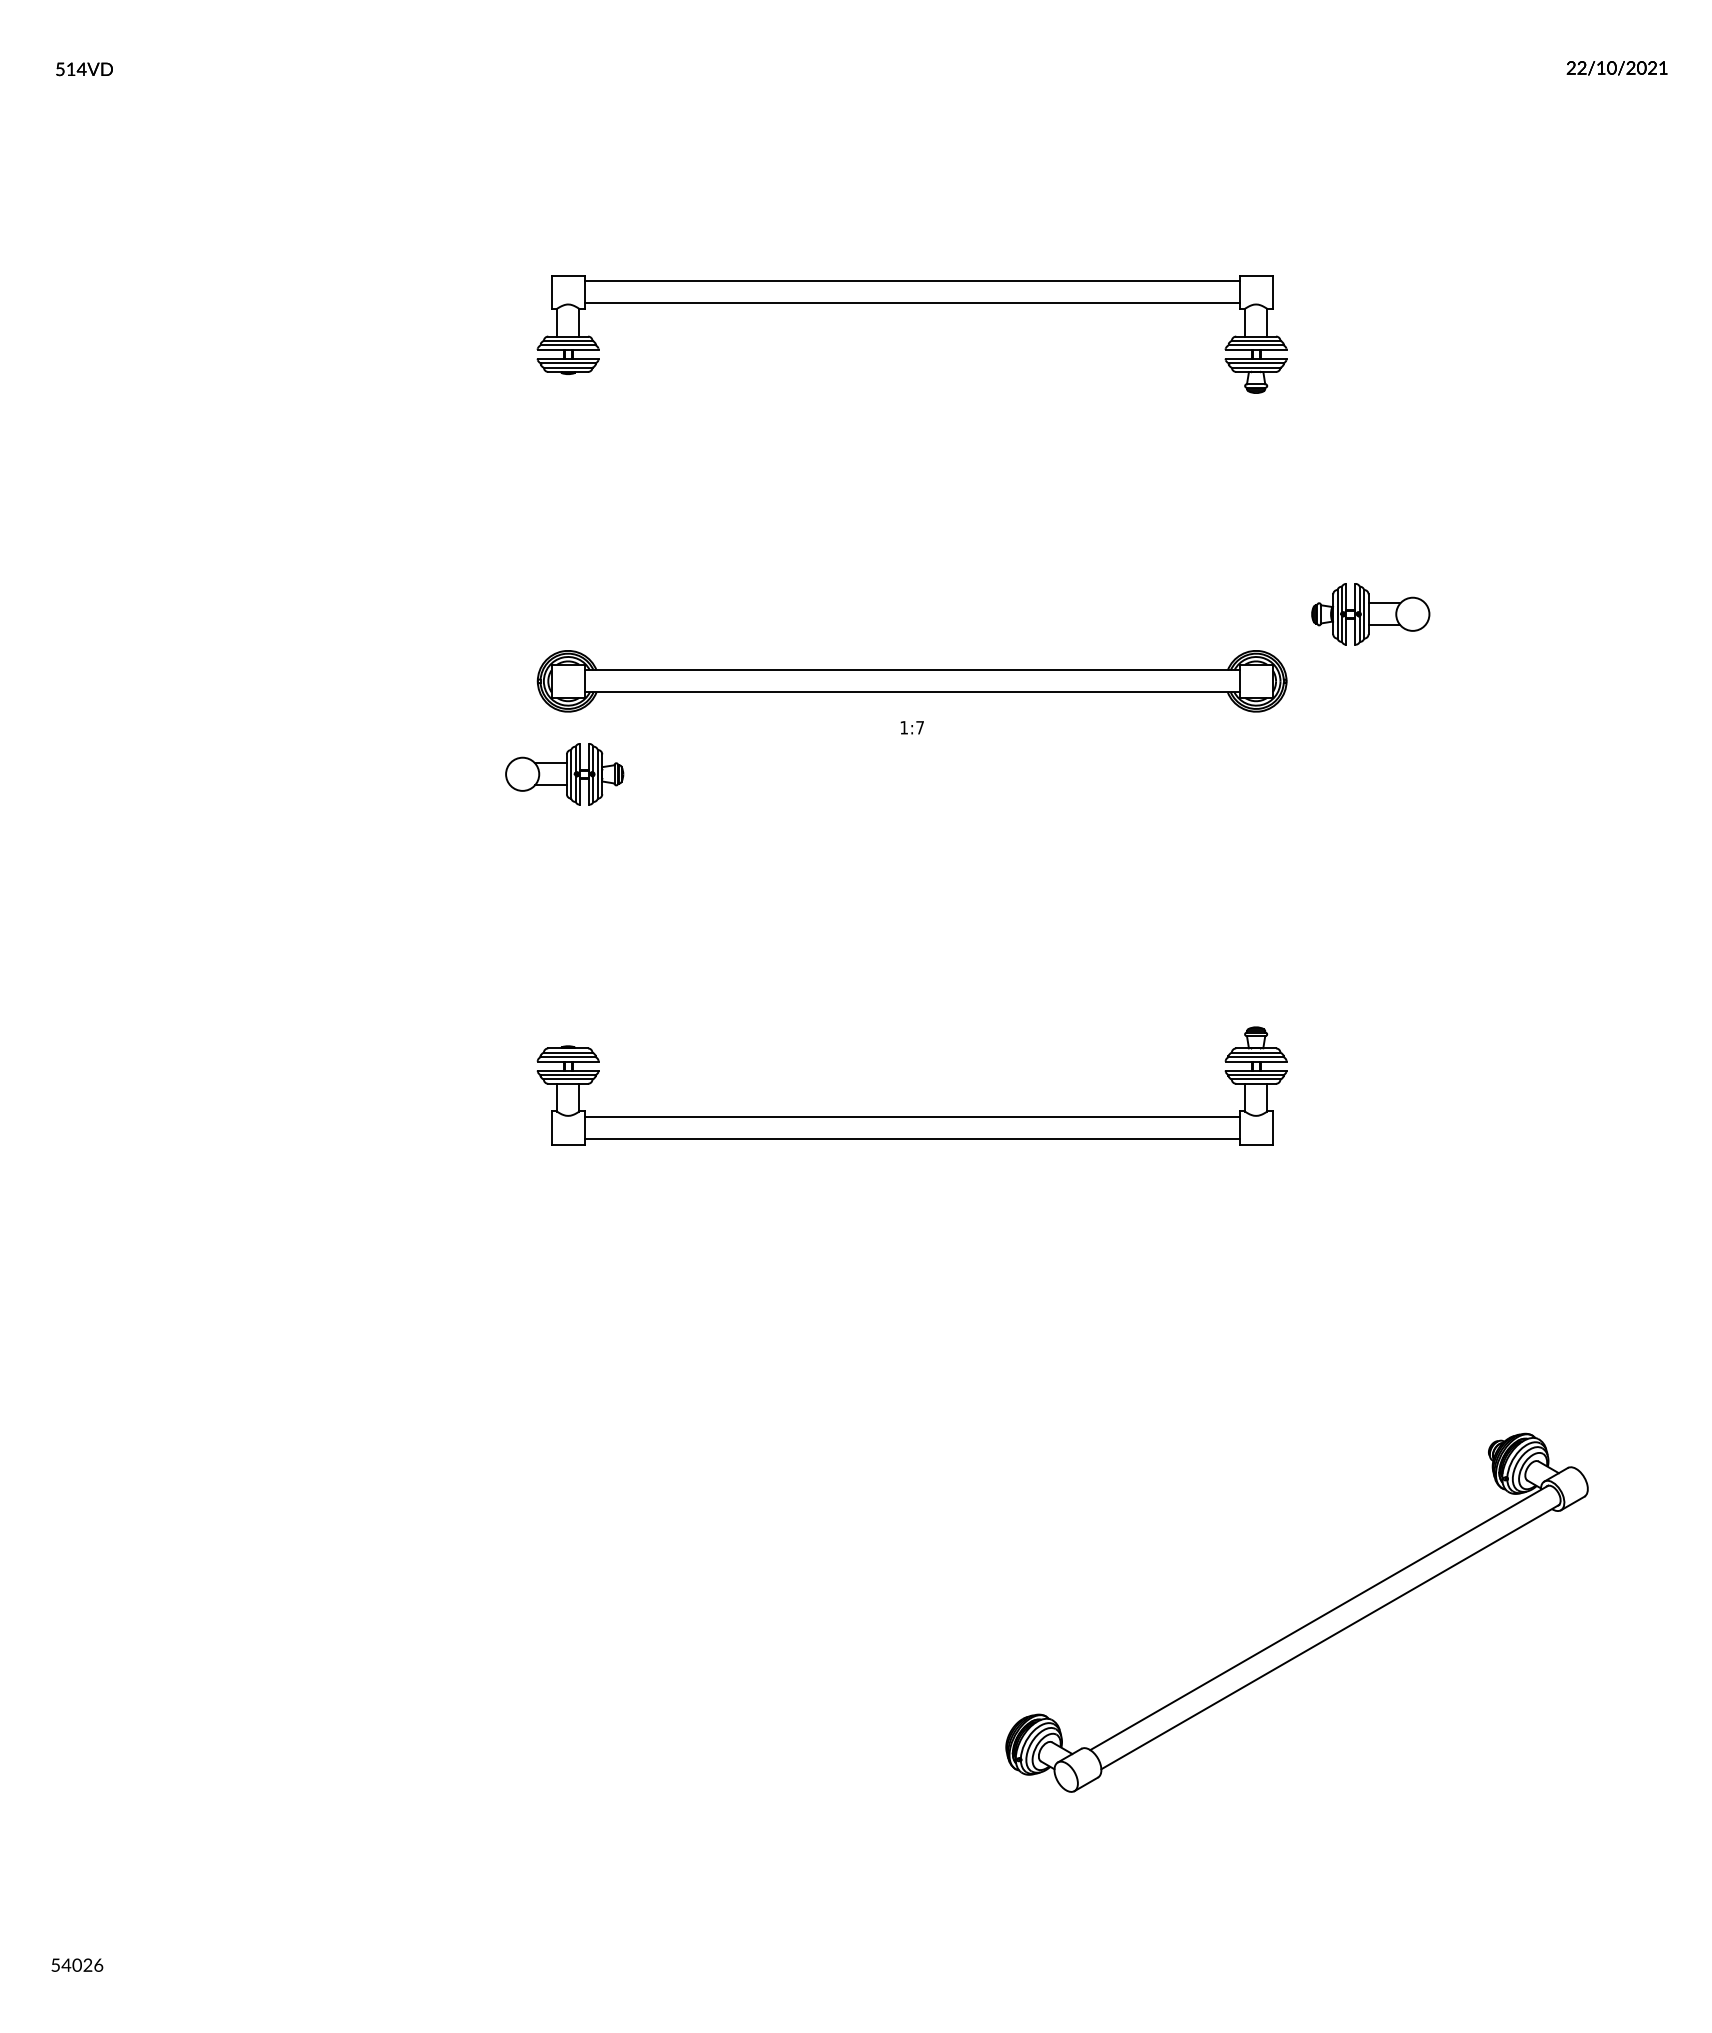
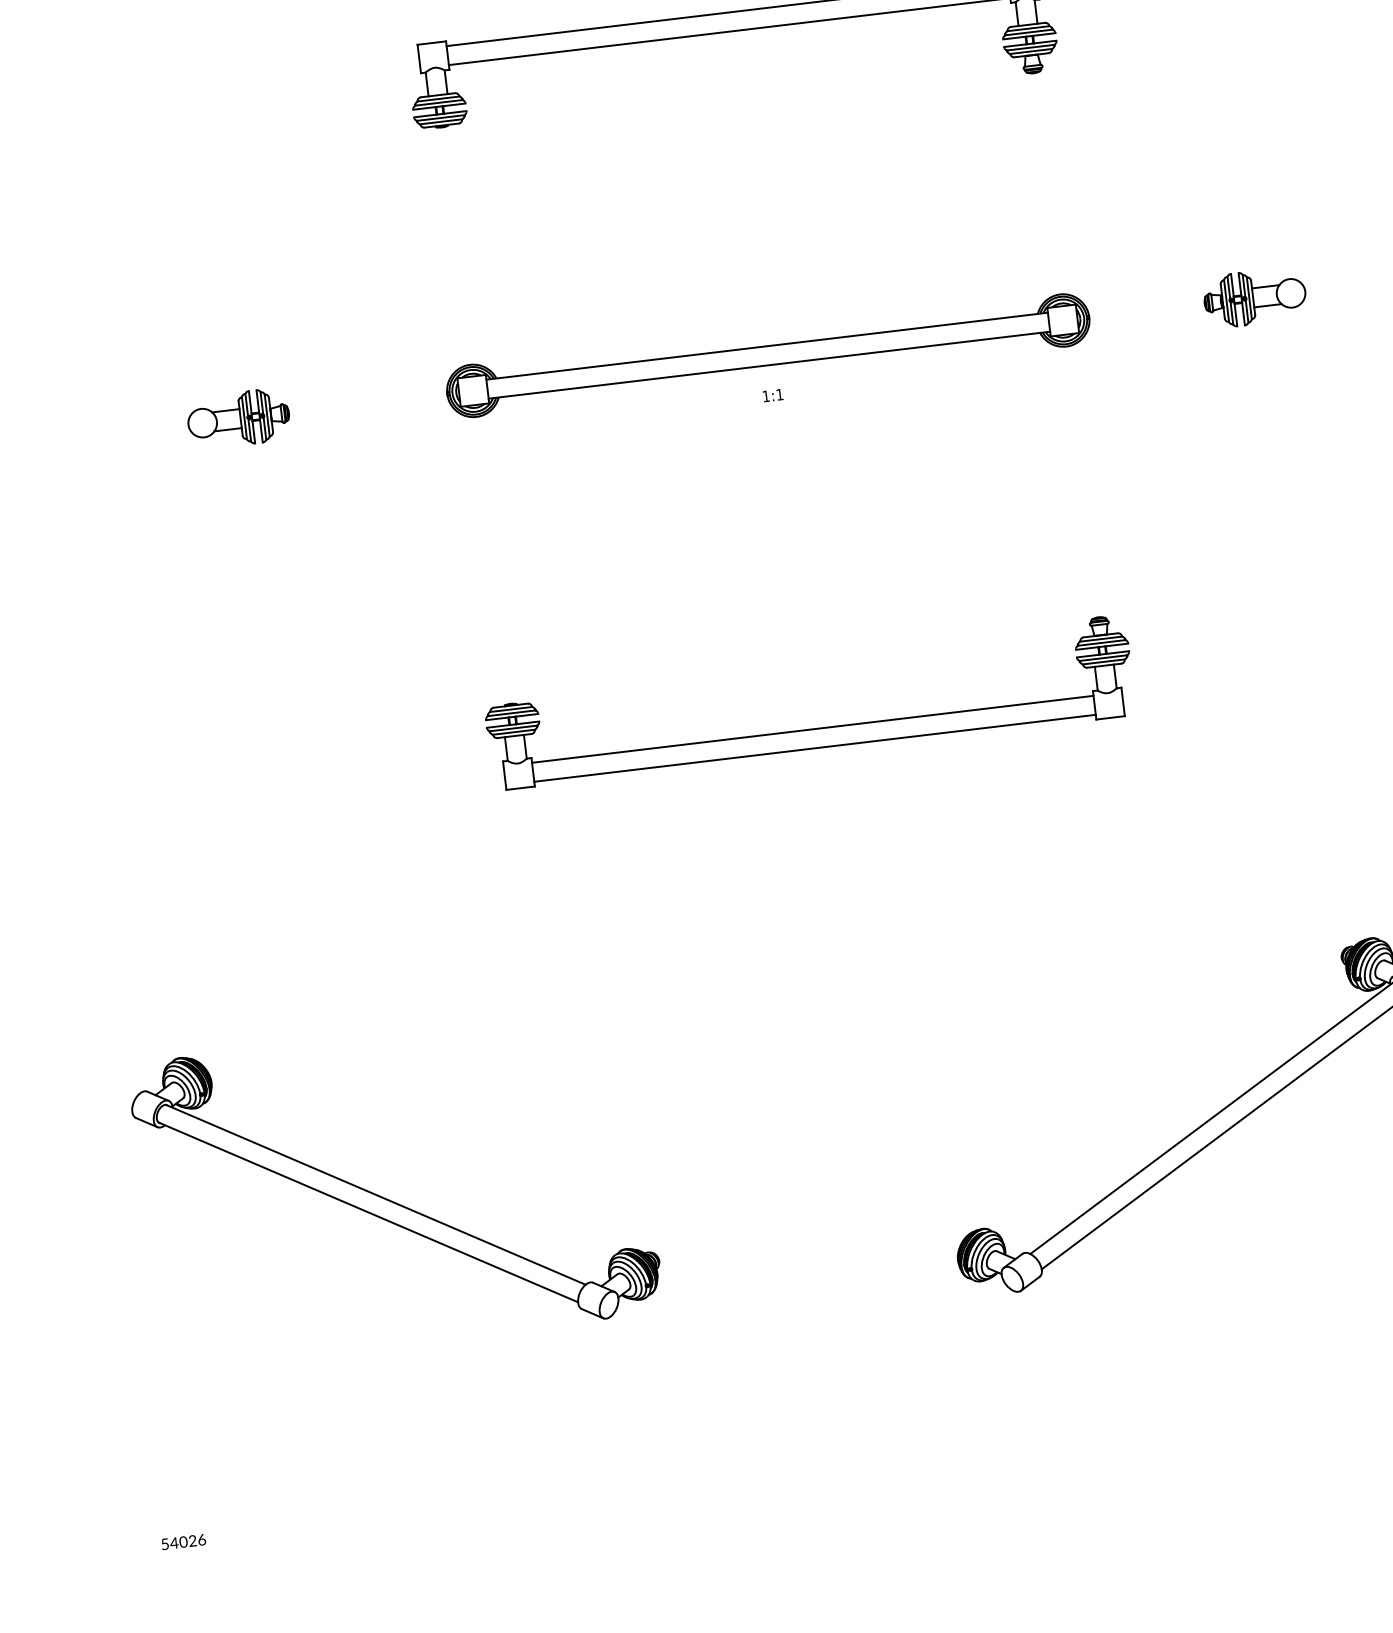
part: (1370, 614) -> (1254, 297), moved
text: (919, 727) -> (779, 394), 1:7 -> 1:1
part: (564, 774) -> (238, 419), moved
part: (362, 1600) -> (390, 1200), added

